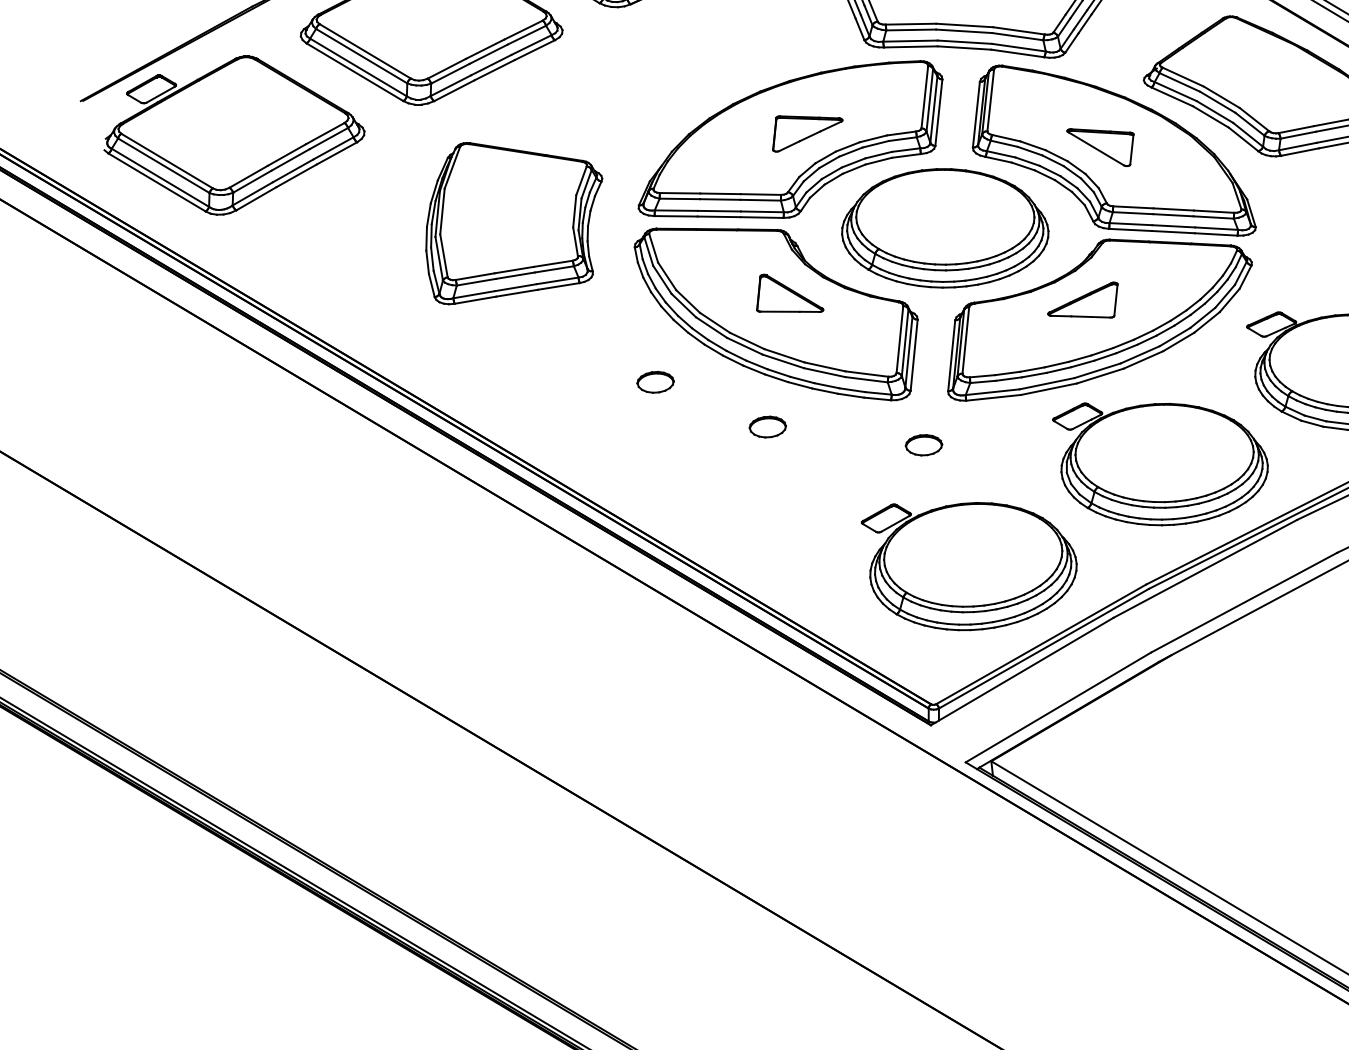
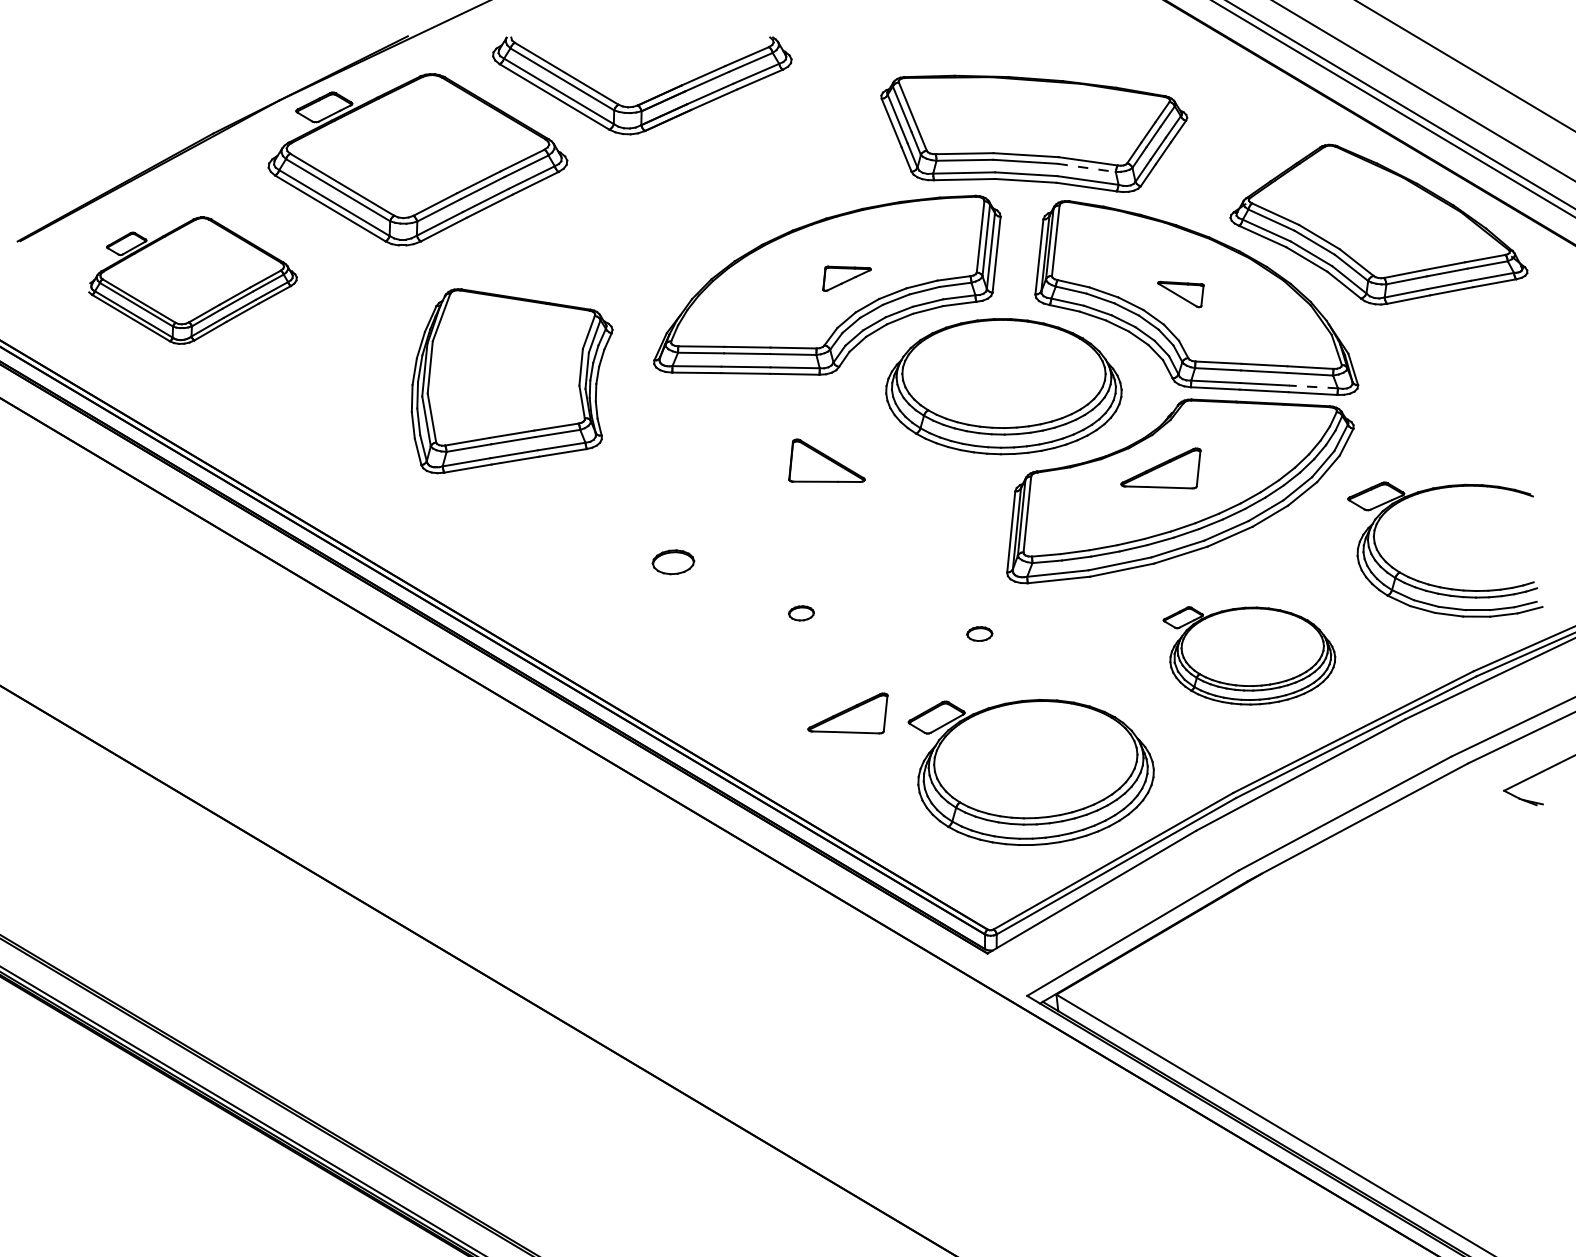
line: (1018, 36) -> (1087, 167), solid -> dashed
part: (807, 133) -> (846, 278), size x0.6
part: (234, 135) -> (192, 280), size x0.7
part: (1100, 147) -> (1180, 294), size x0.6
line: (1215, 228) -> (1312, 386), solid -> dashed
part: (775, 314) -> (810, 484), removed
part: (767, 427) -> (801, 613), size x0.6
part: (923, 444) -> (979, 633), size x0.6
part: (1160, 464) -> (1249, 655), size x0.7
part: (808, 514) -> (847, 713), added

